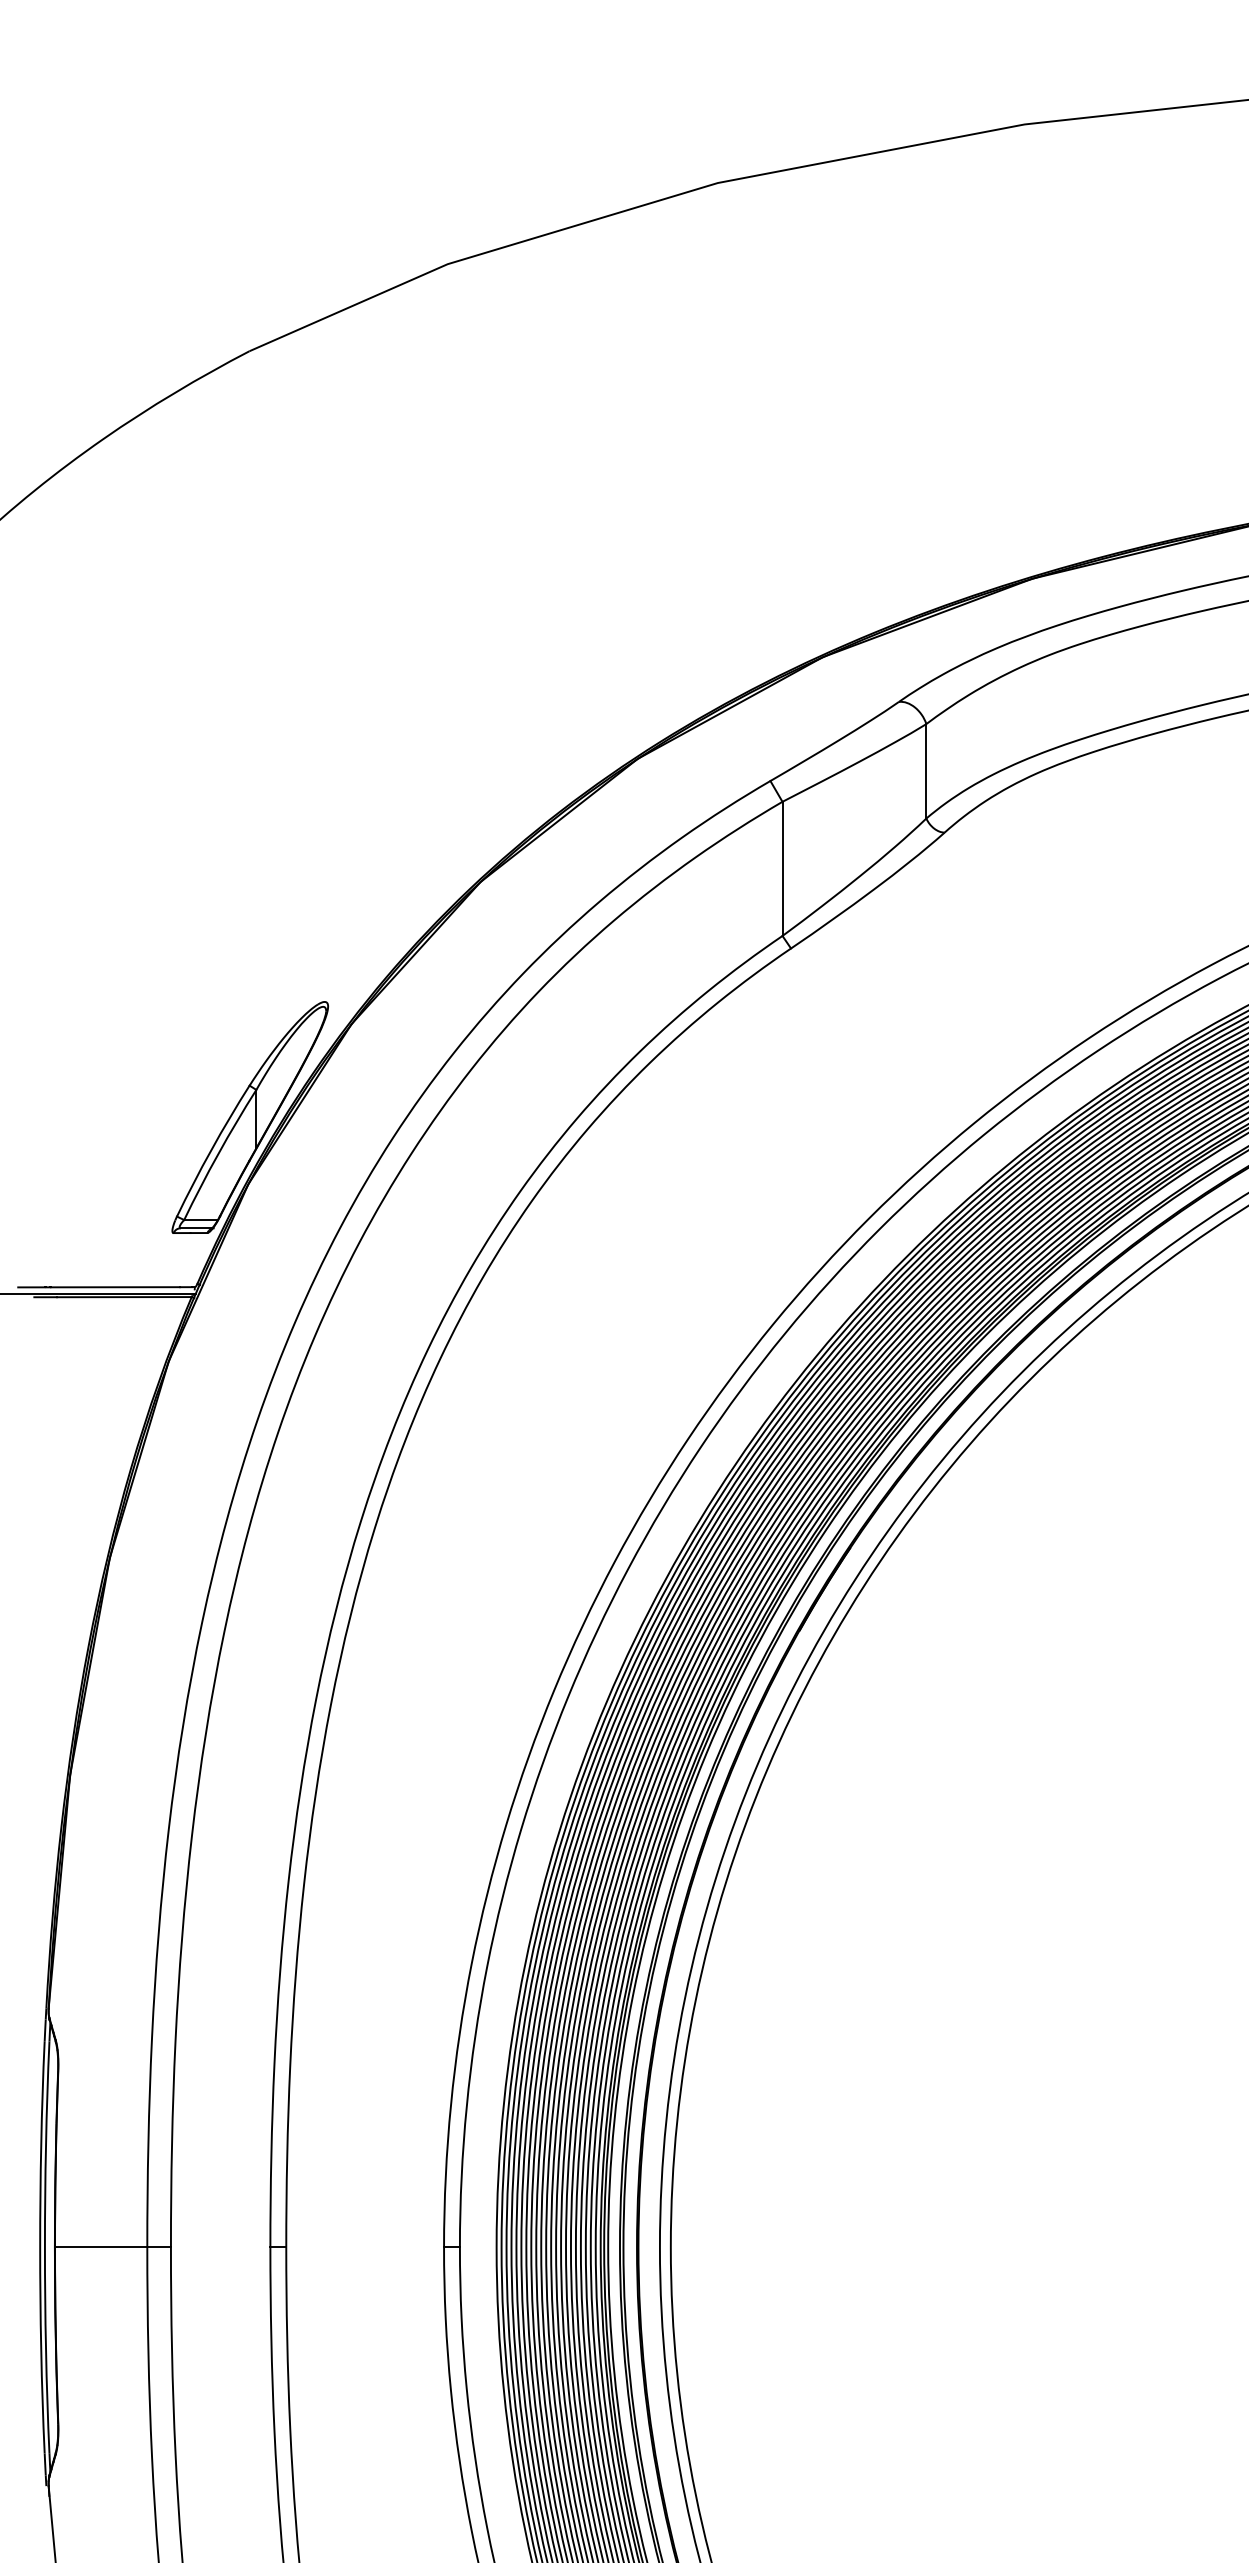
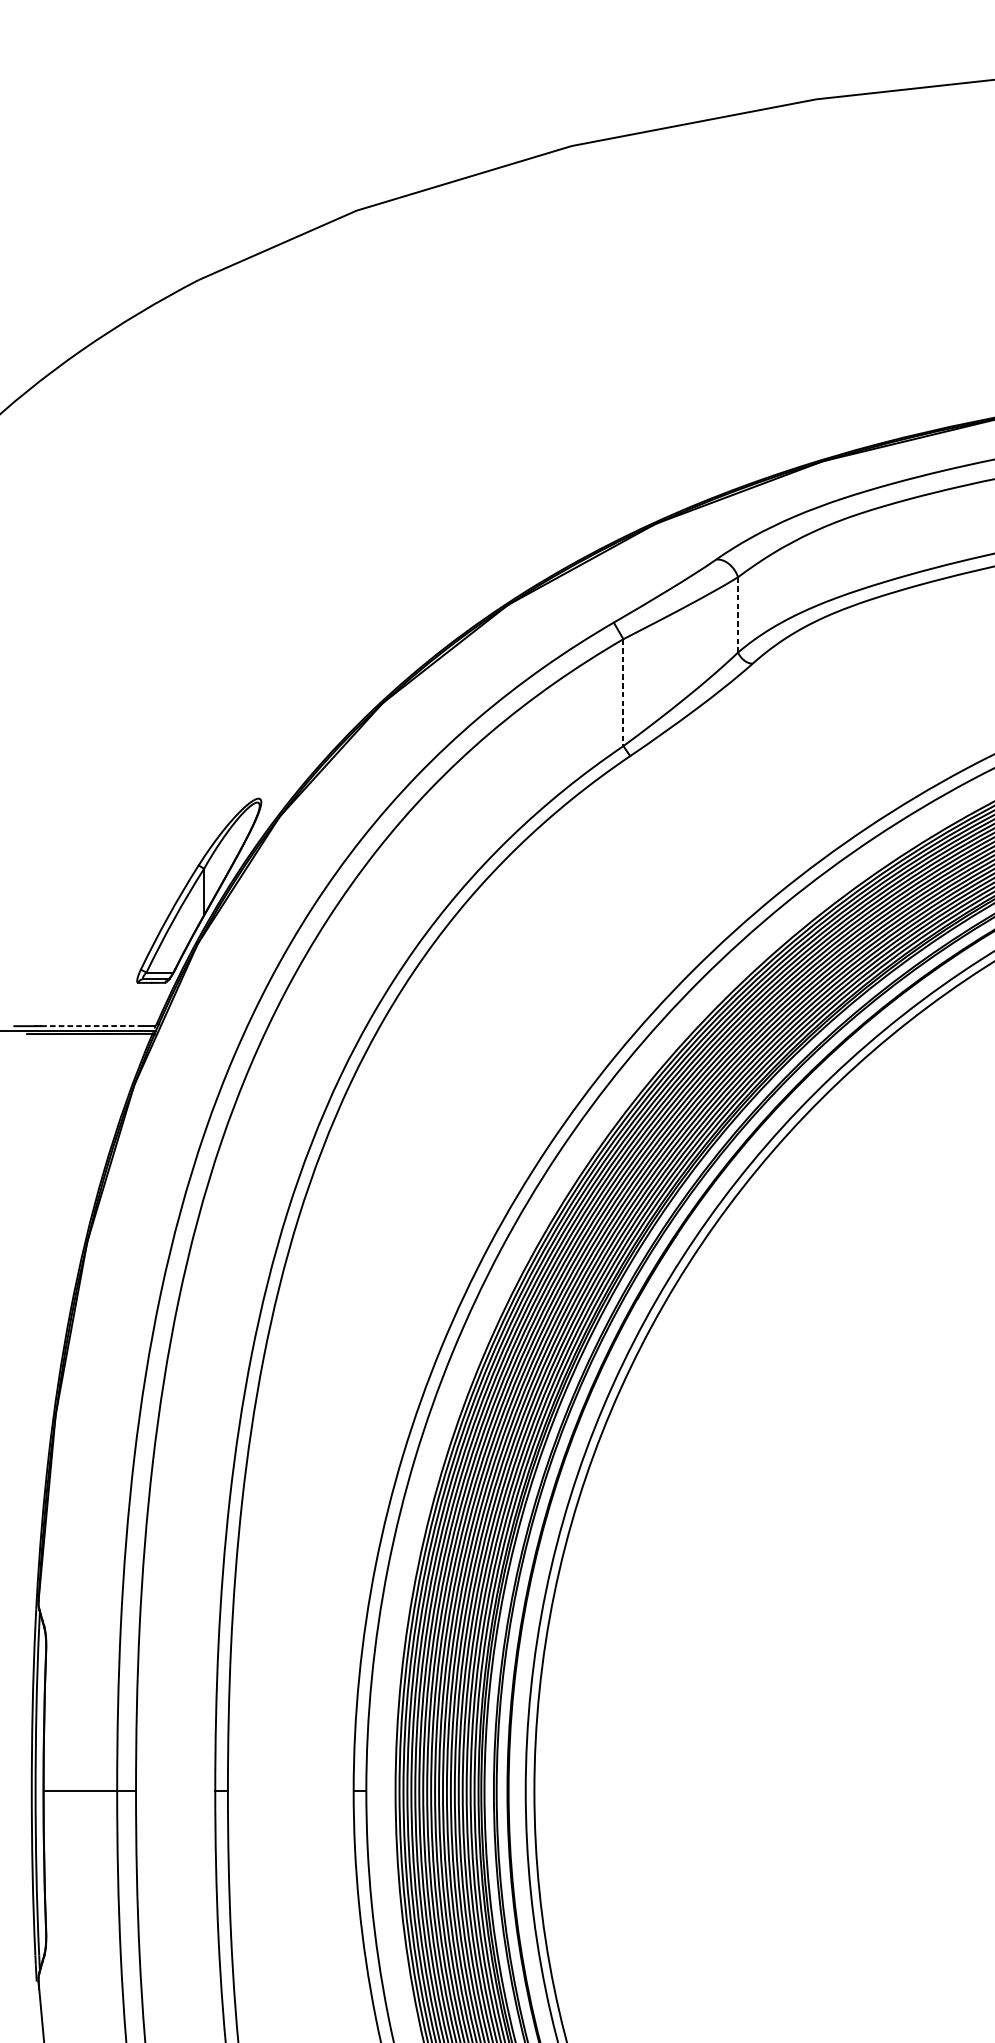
line: (926, 771) -> (738, 615), solid -> dashed
line: (782, 869) -> (623, 693), solid -> dashed
line: (115, 1287) -> (91, 1026), solid -> dashed

